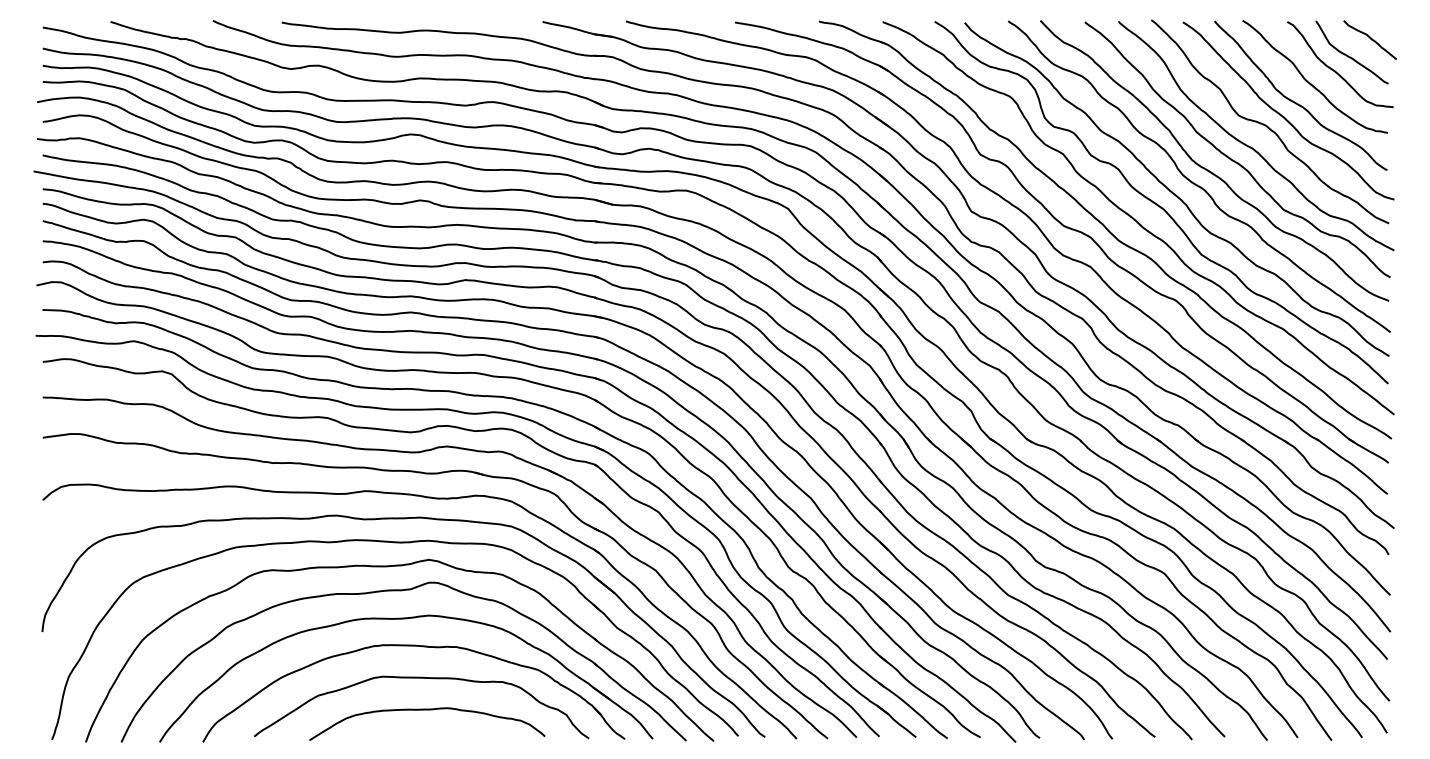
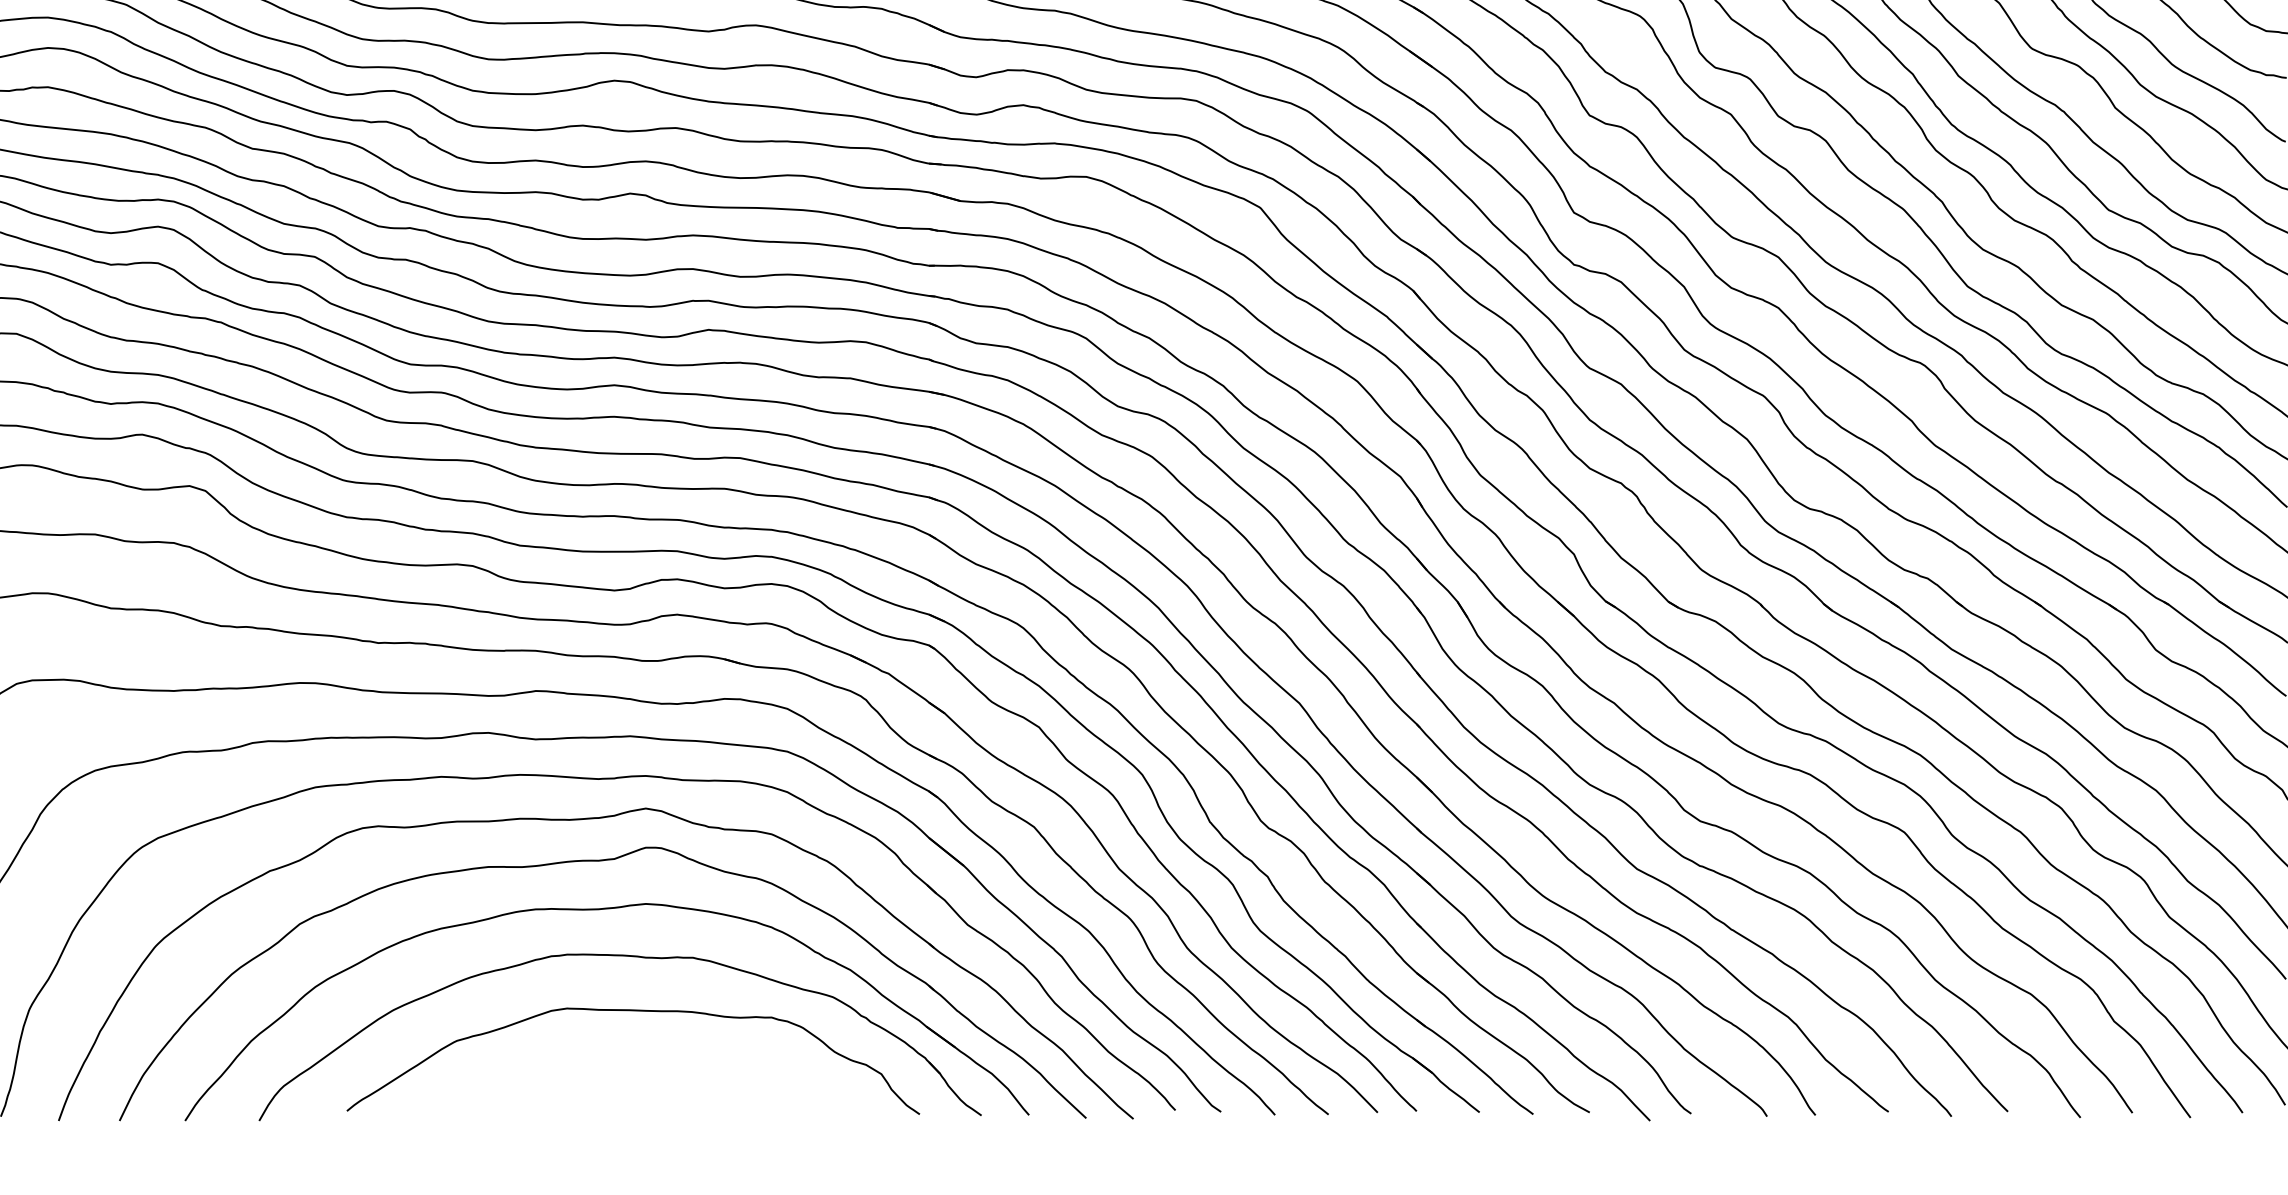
curve: (427, 710) -> (643, 1066), removed

